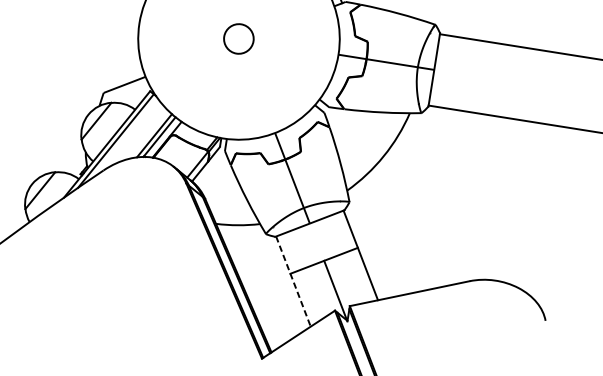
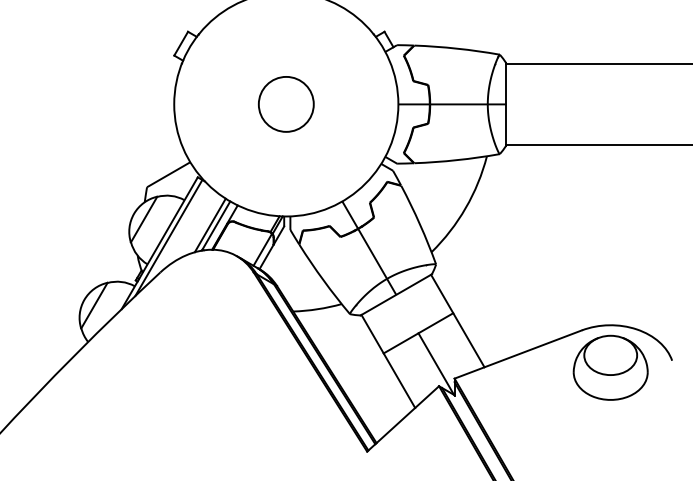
circle: (238, 38) -> (285, 104), size x1.67
line: (293, 281) -> (388, 361), dashed -> solid
part: (489, 318) -> (610, 367), added

